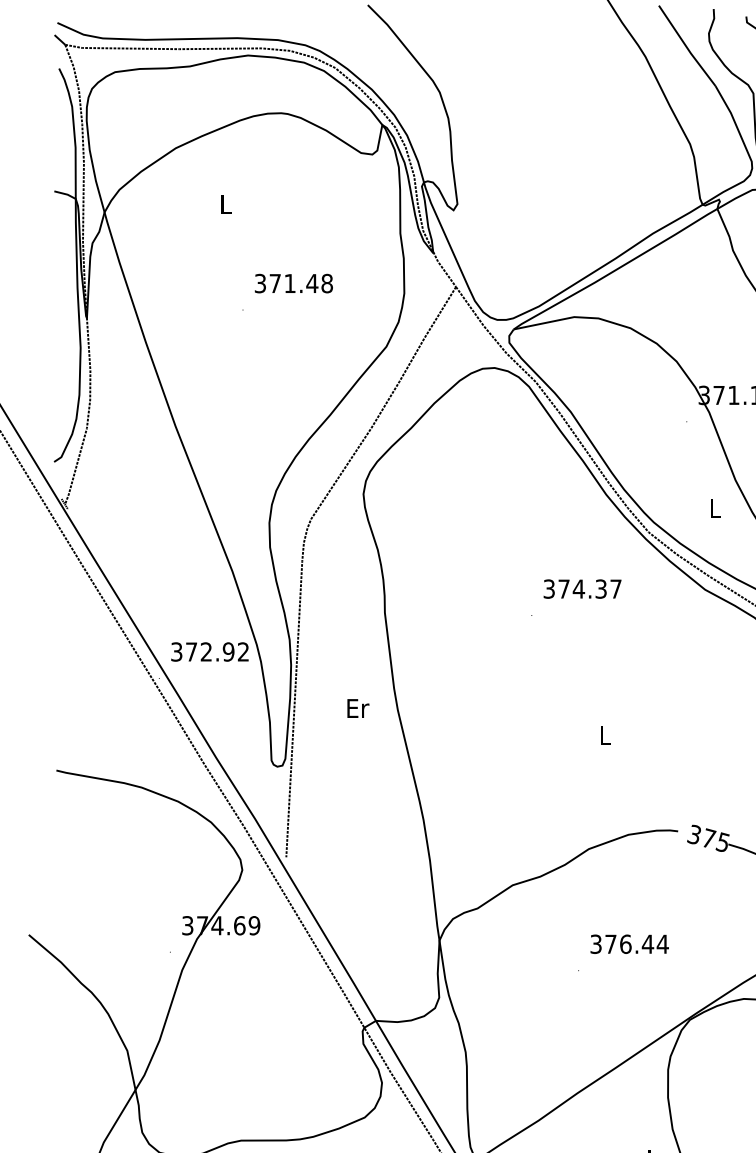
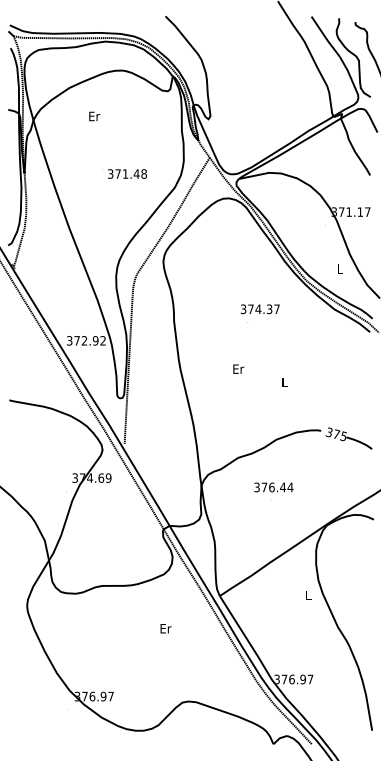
text: (226, 204) -> (94, 116), L -> Er
text: (293, 282) -> (127, 173), moved
text: (581, 589) -> (259, 309), moved
text: (357, 707) -> (238, 368), moved
text: (628, 944) -> (273, 487), moved

